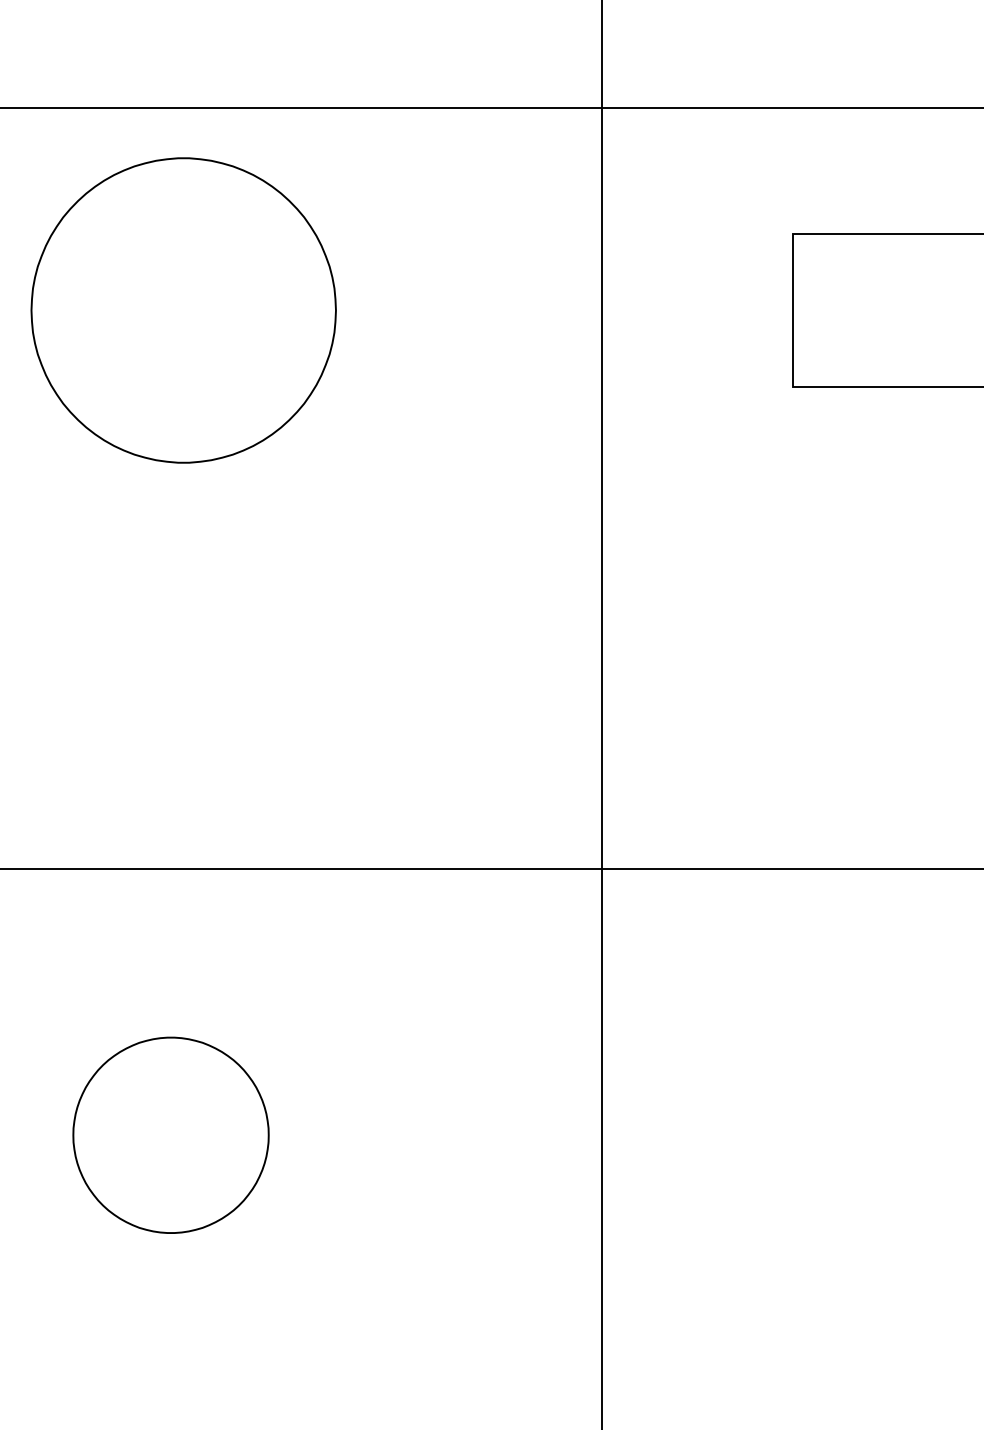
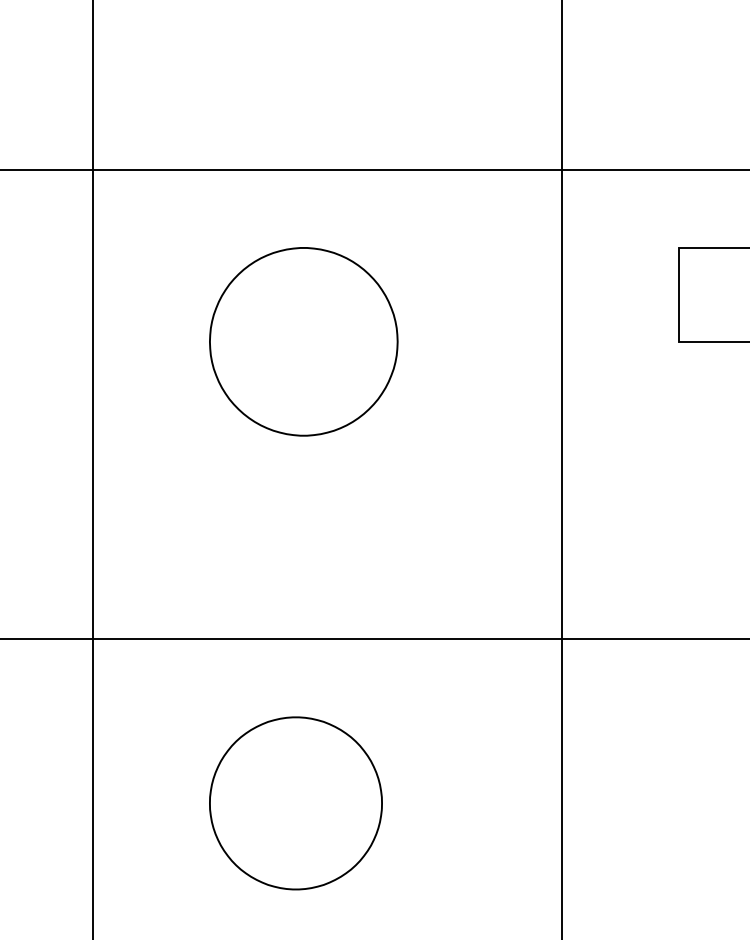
part: (183, 309) -> (303, 341), moved
part: (170, 1135) -> (295, 803), size x1.43

